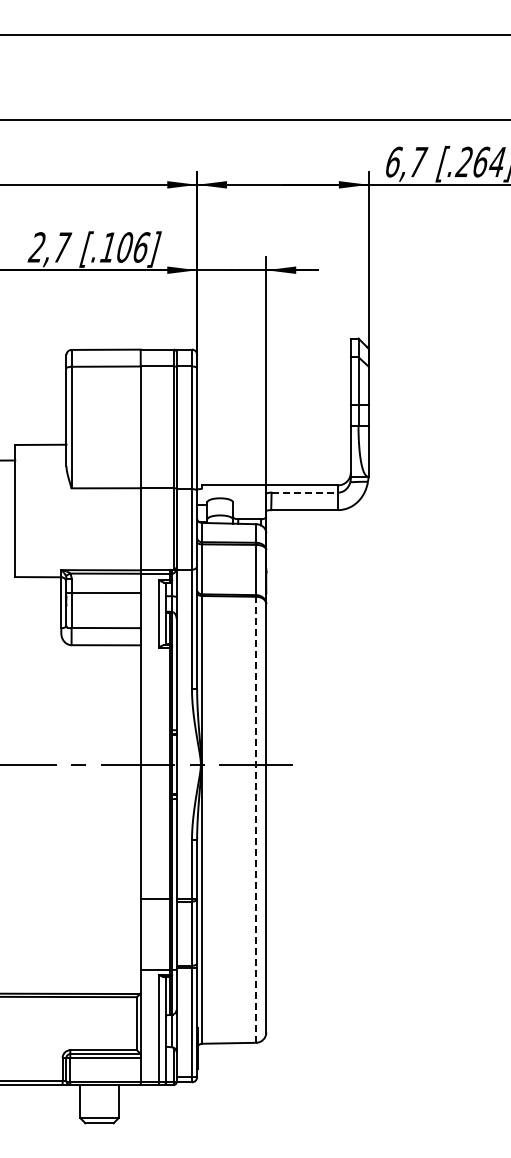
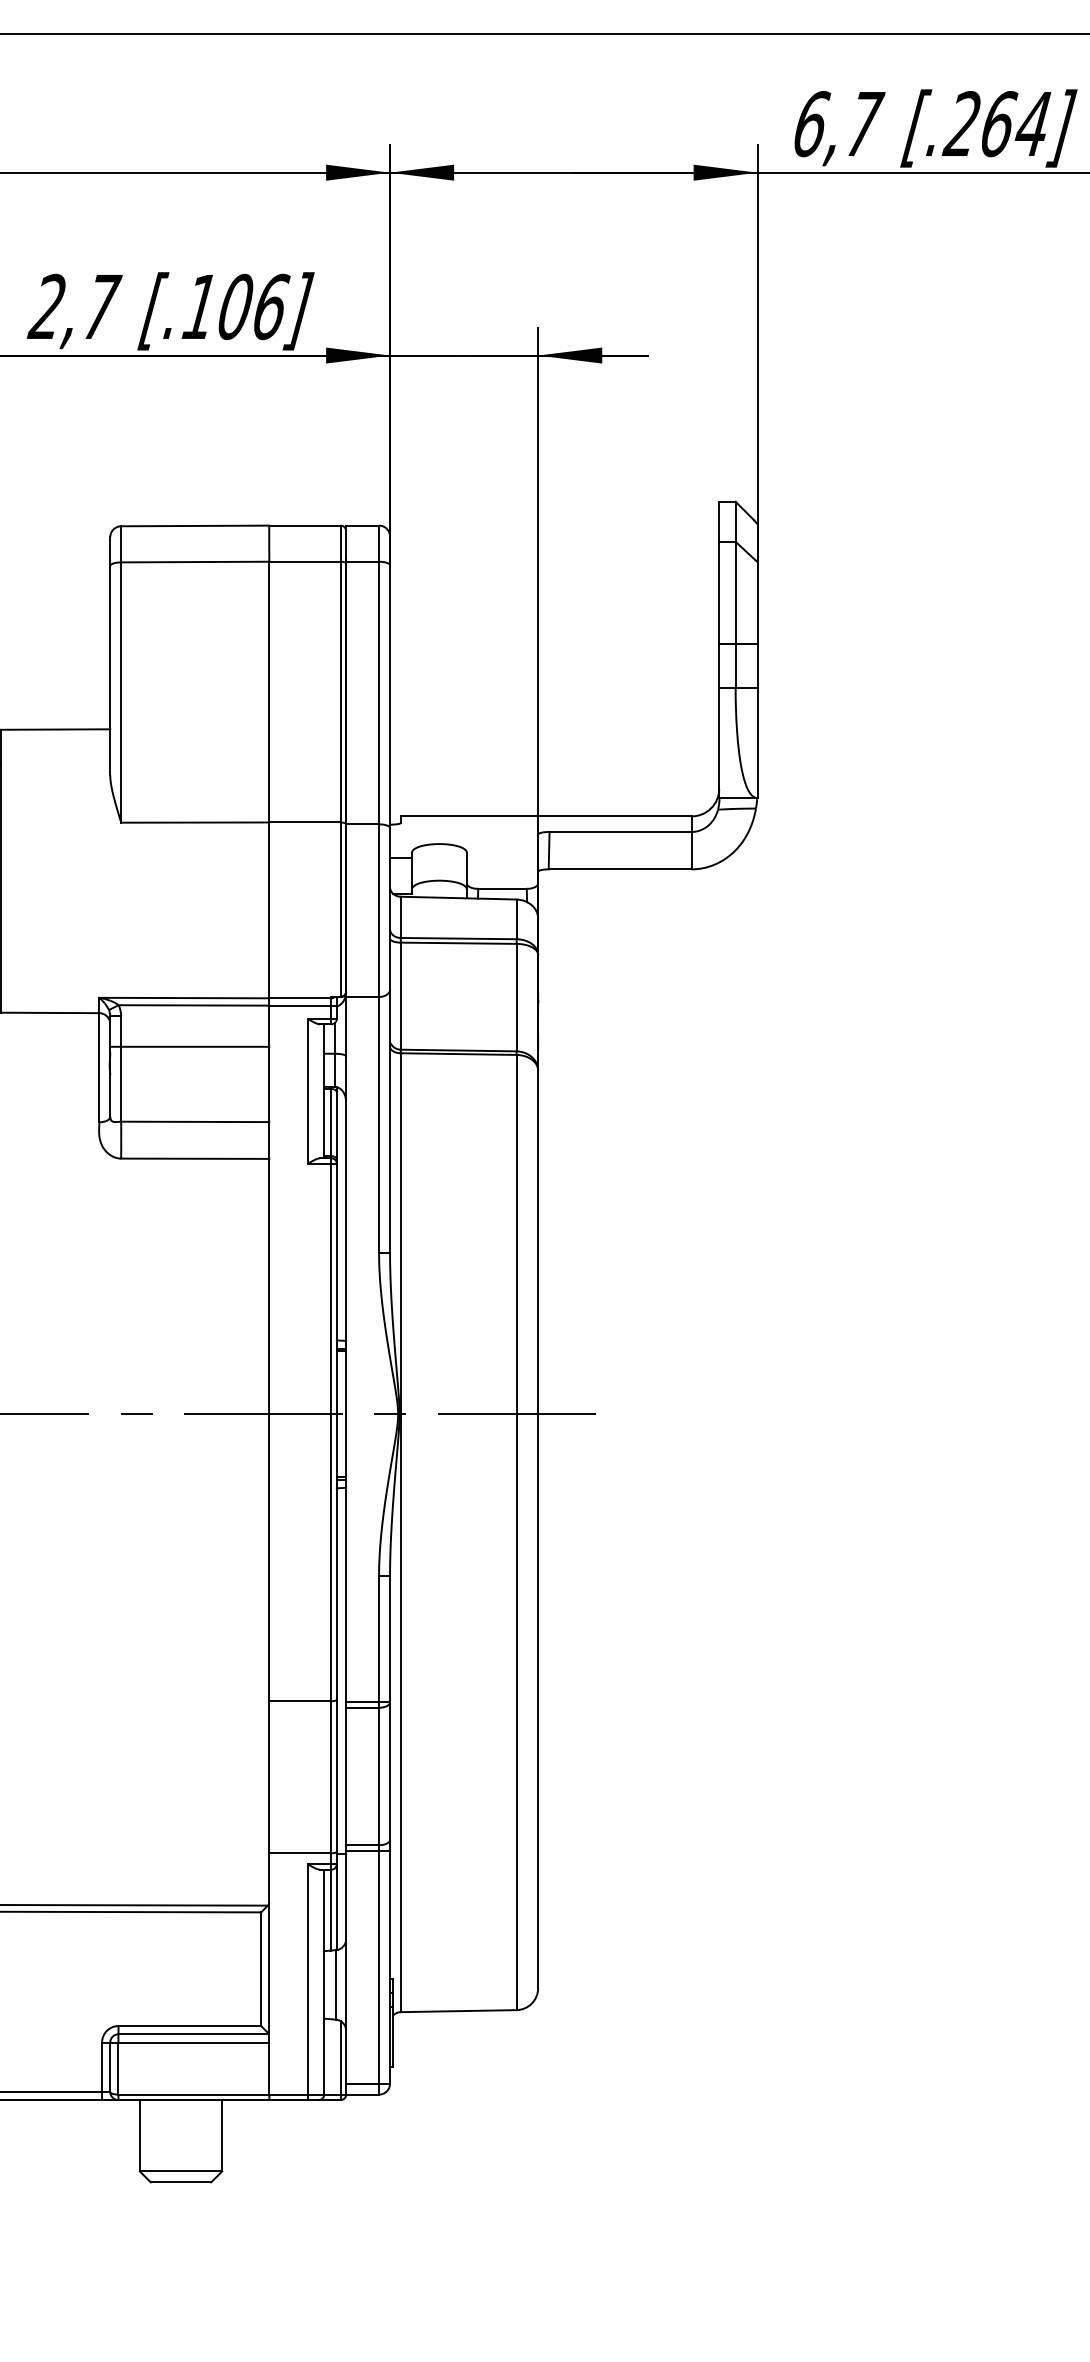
line: (305, 492) -> (622, 831), dashed -> solid
line: (256, 819) -> (517, 1531), dashed -> solid

